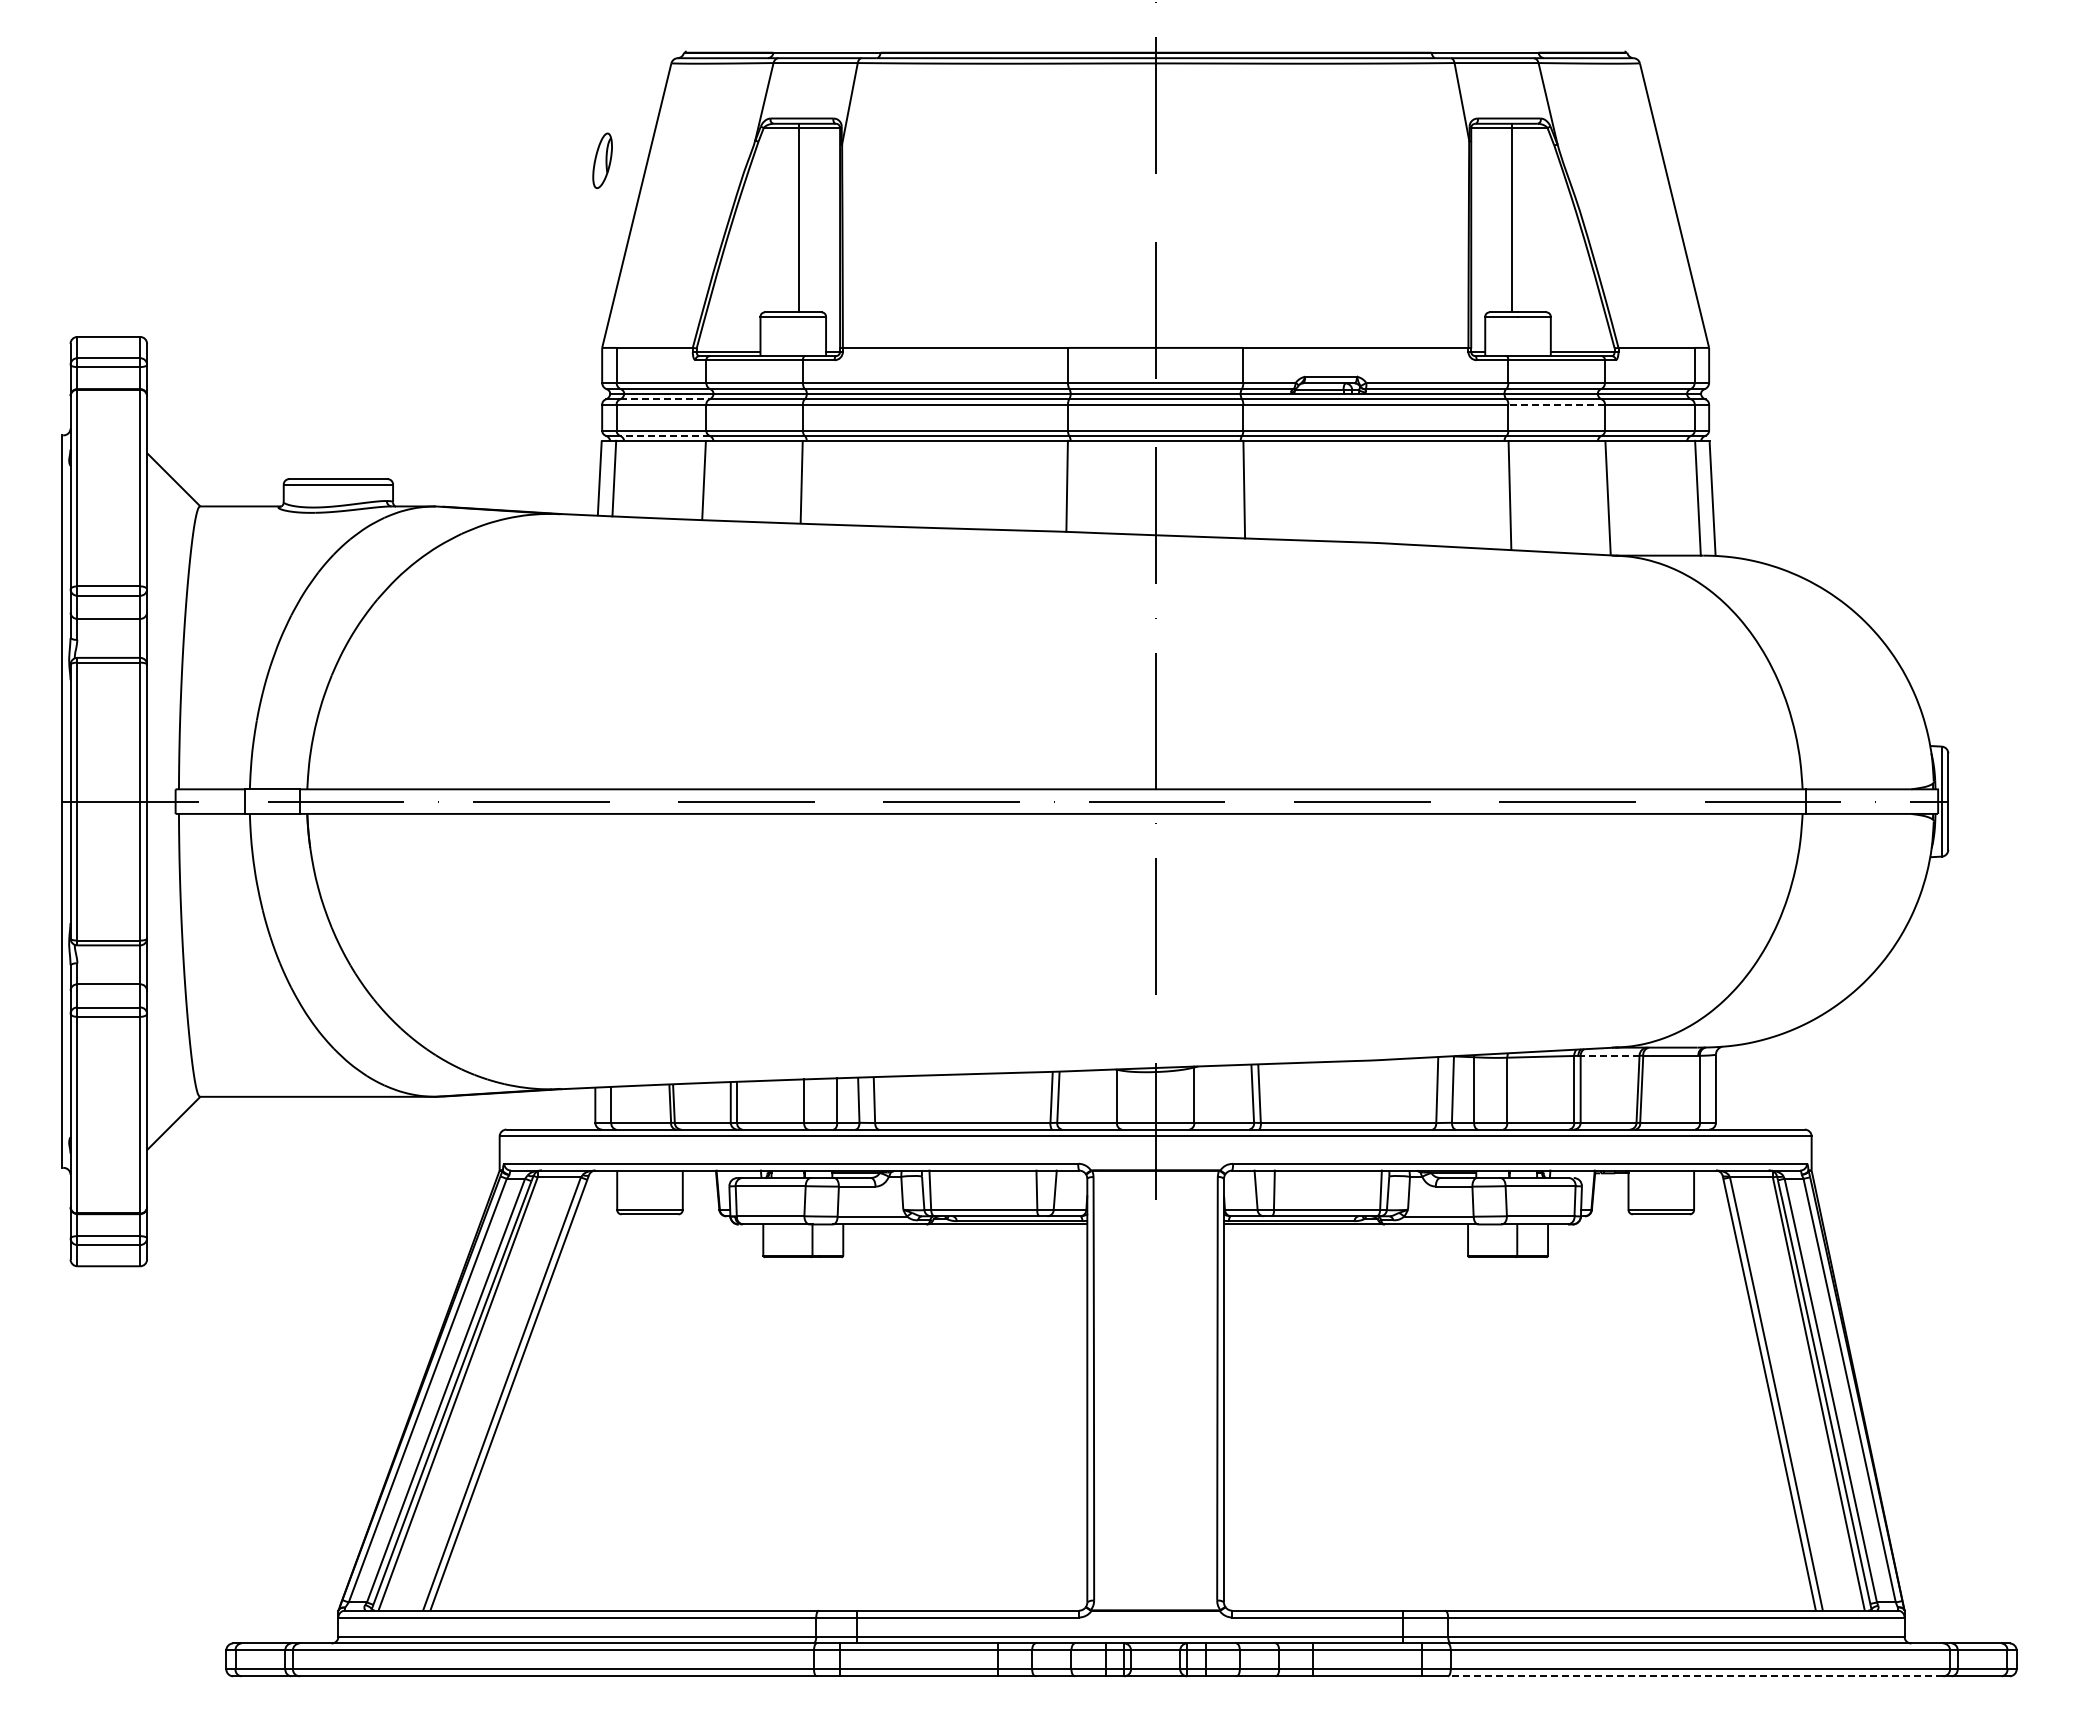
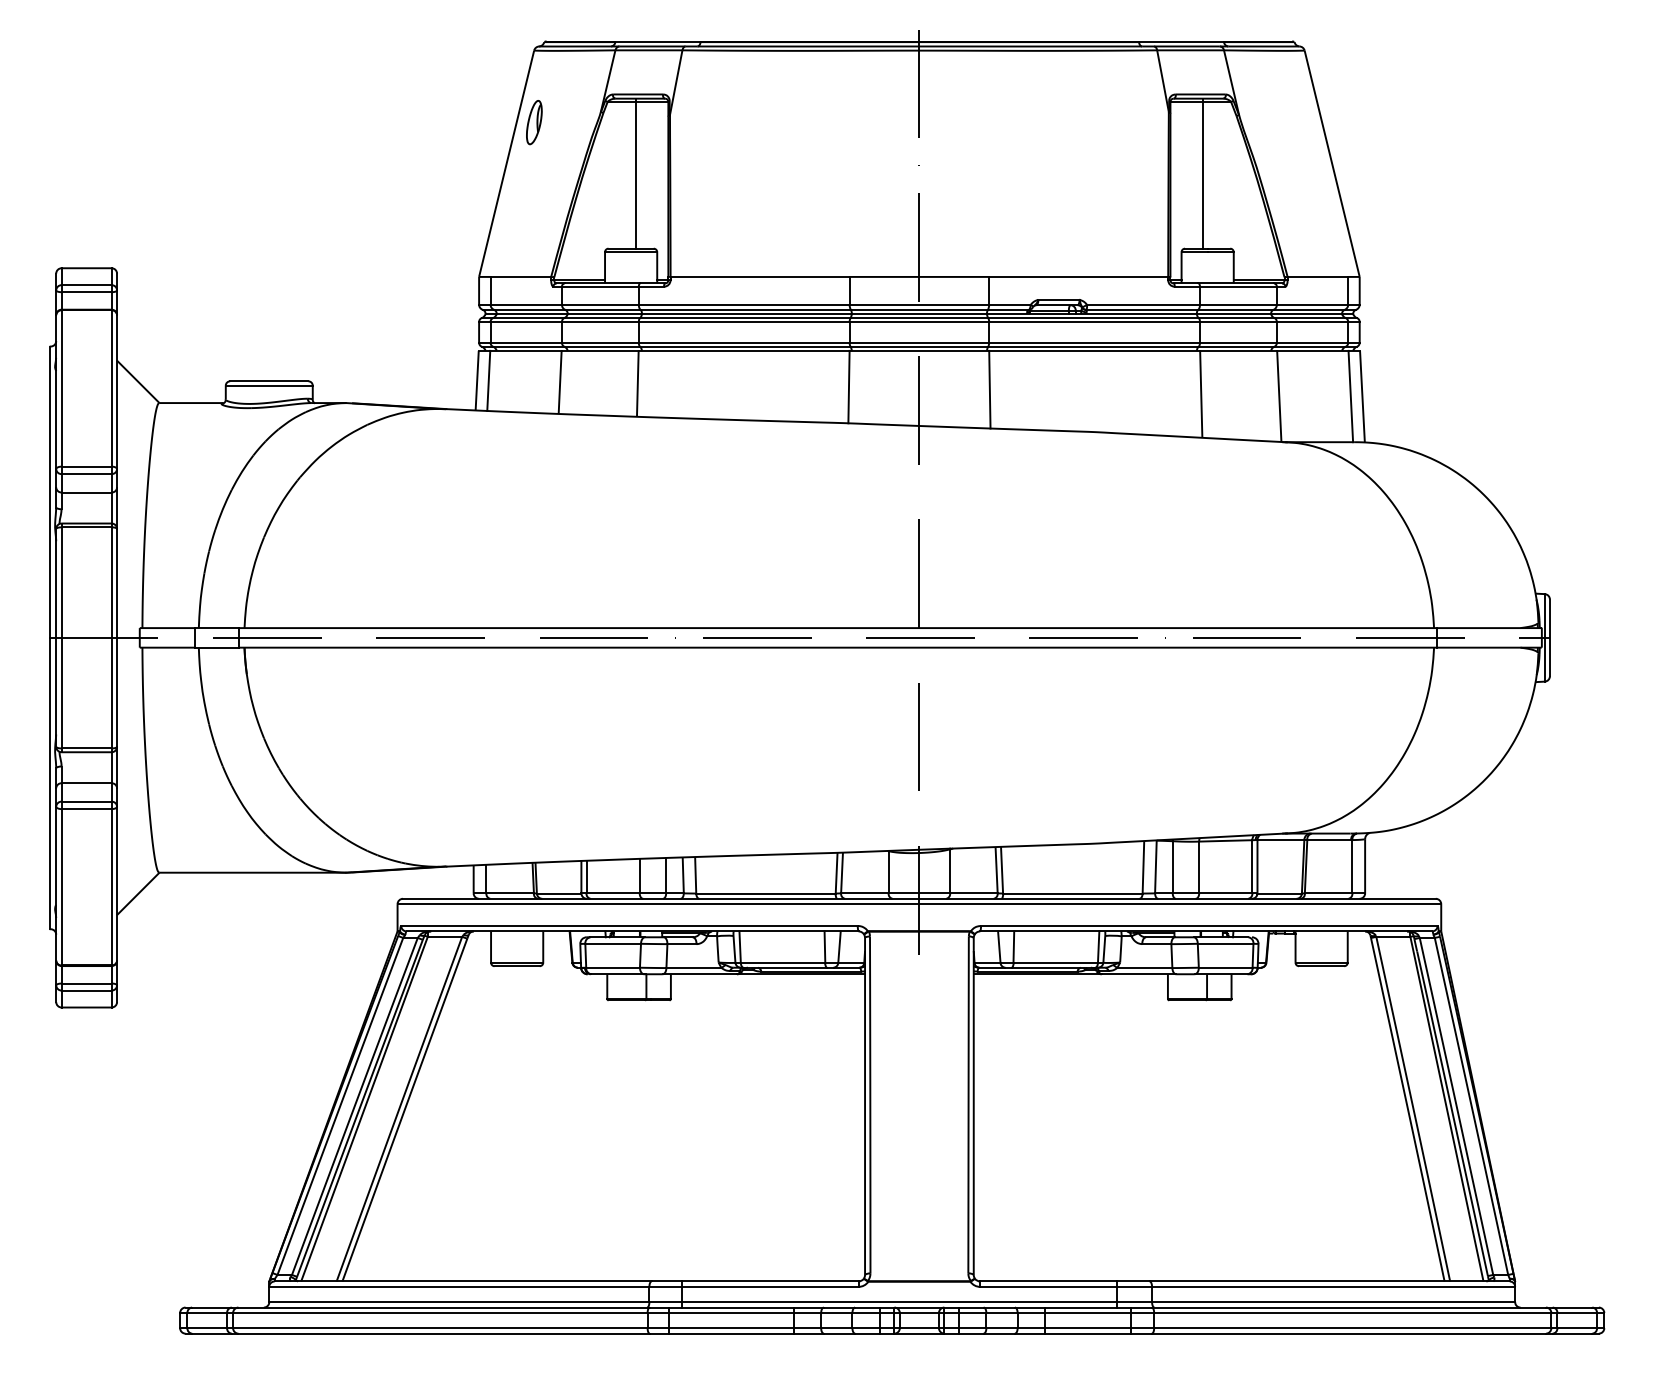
part: (602, 160) -> (534, 122), moved
line: (664, 399) -> (528, 317), dashed -> solid
line: (1556, 404) -> (1238, 321), dashed -> solid
line: (664, 435) -> (528, 346), dashed -> solid
line: (1609, 1055) -> (1280, 839), dashed -> solid
line: (1695, 1676) -> (1348, 1333), dashed -> solid

